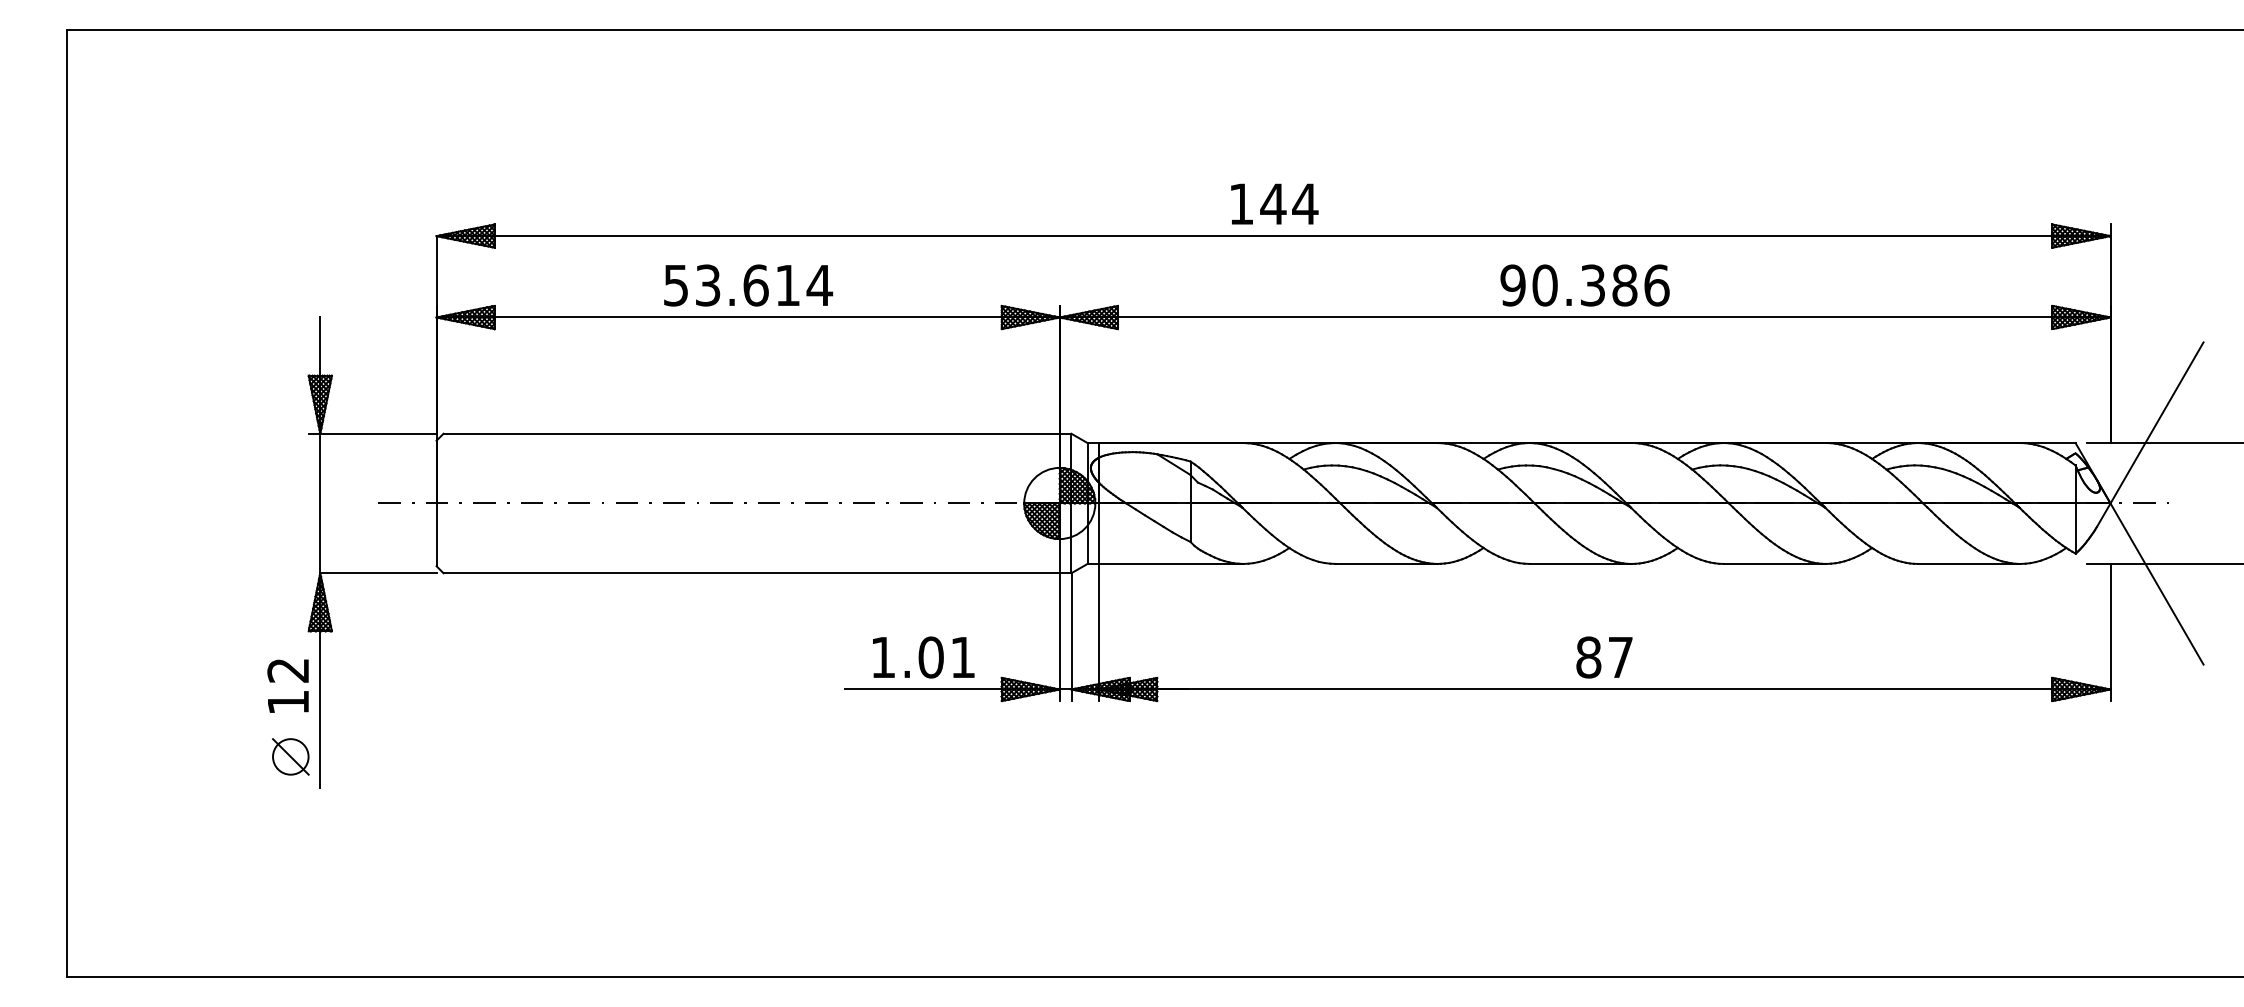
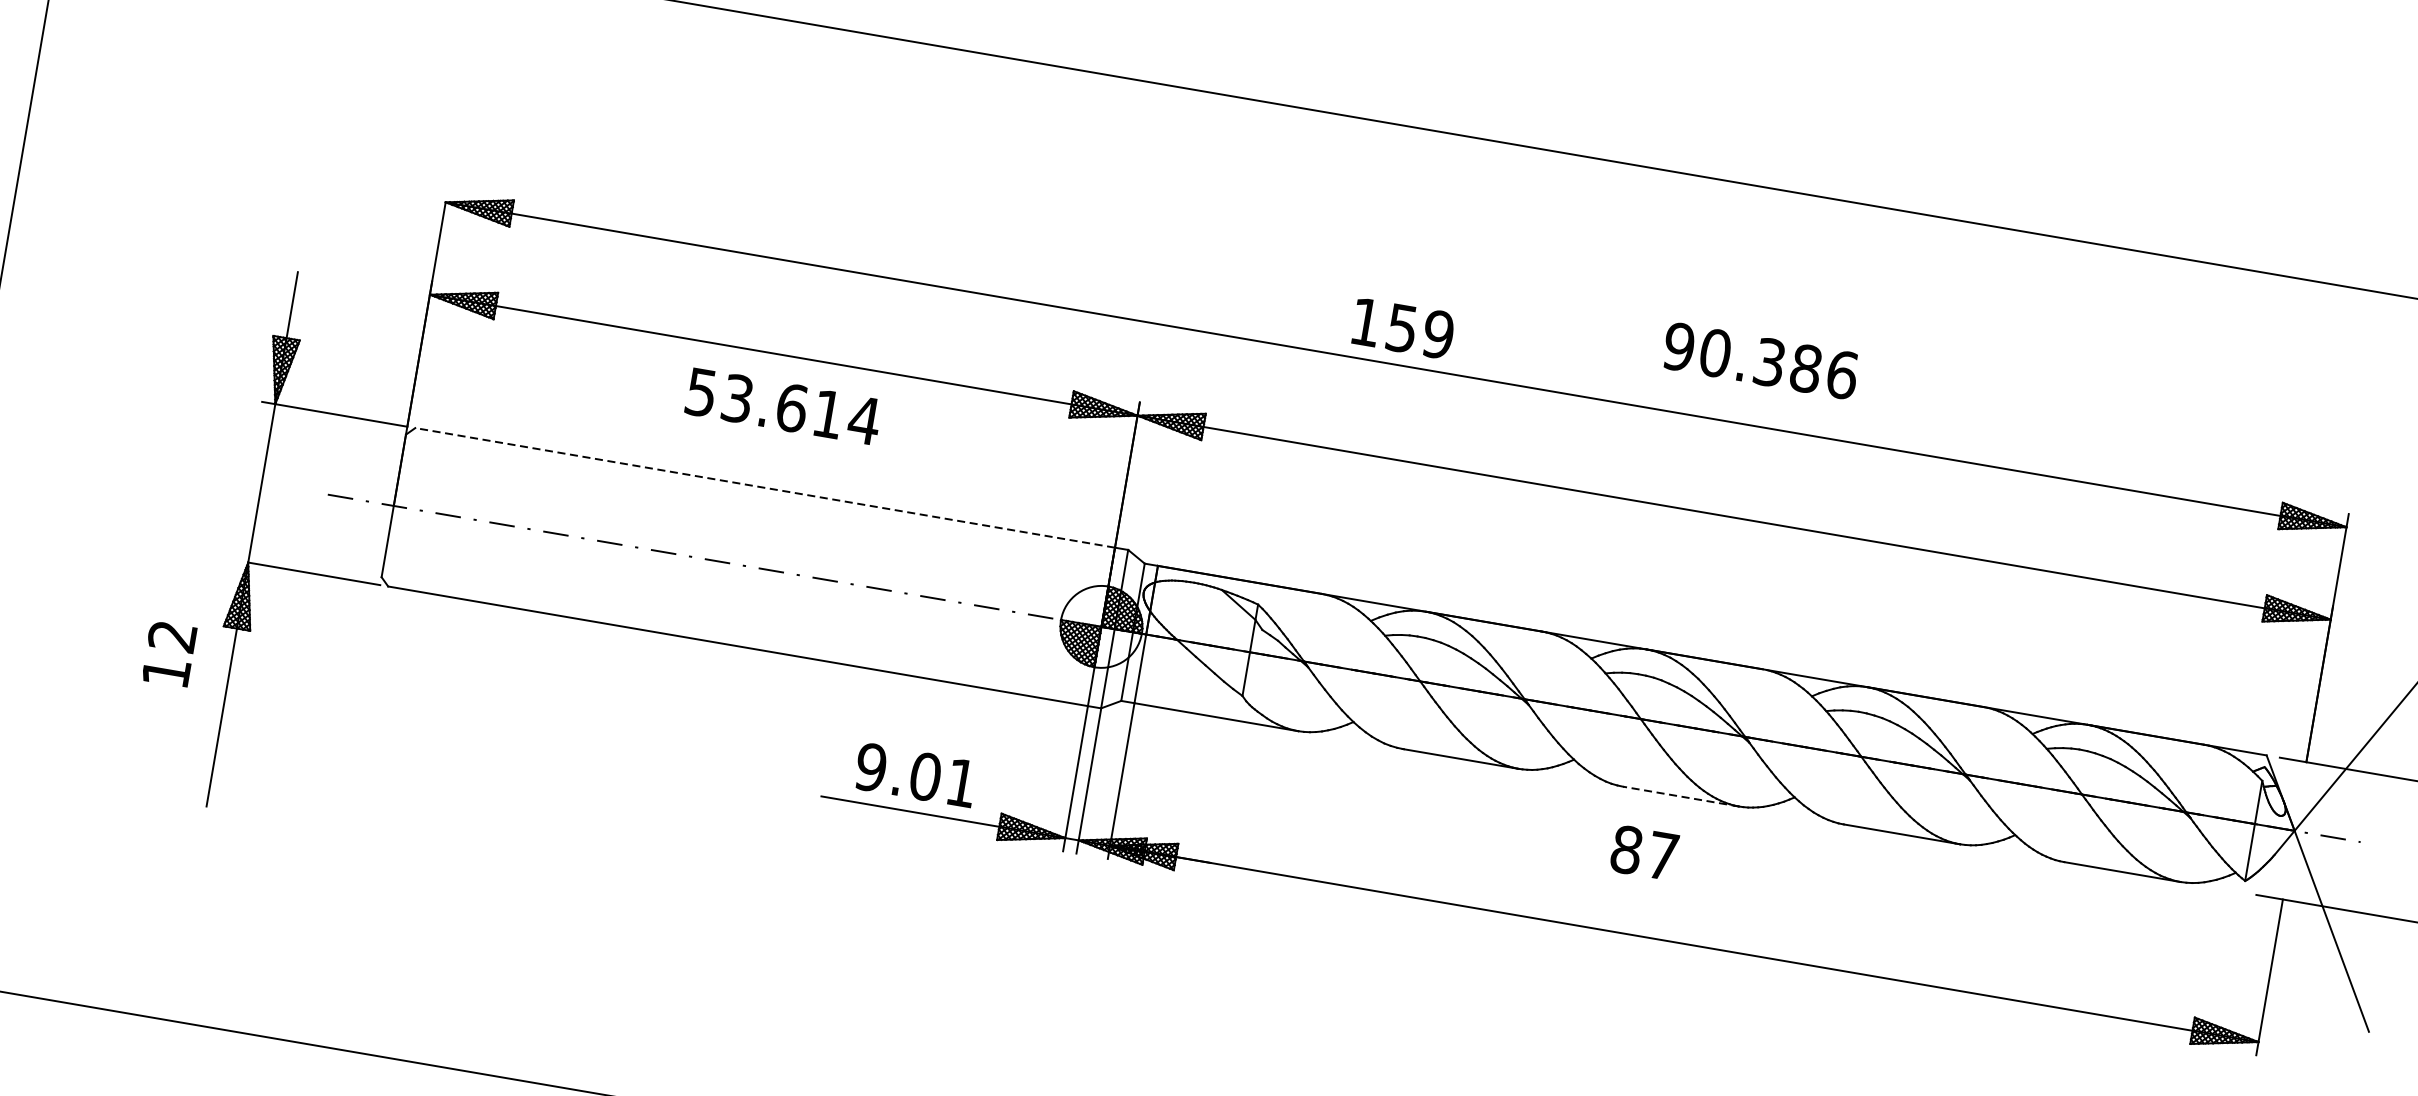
text: (1289, 204) -> (1420, 331), 144 -> 159
text: (748, 285) -> (783, 406), moved
text: (1584, 285) -> (1760, 360), moved
line: (751, 433) -> (764, 487), solid -> dashed
line: (1580, 563) -> (1681, 796), solid -> dashed
text: (882, 657) -> (870, 767), 1.01 -> 9.01
text: (1604, 657) -> (1644, 852), moved
text: (287, 685) -> (168, 653), moved
part: (290, 756) -> (178, 764), removed

